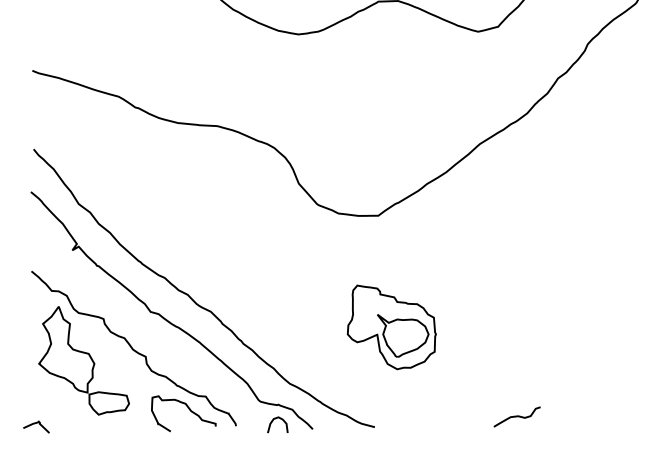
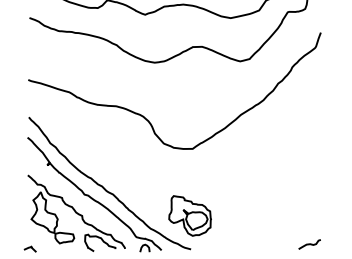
part: (390, 326) -> (189, 215), moved
curve: (516, 416) -> (309, 244), moved

